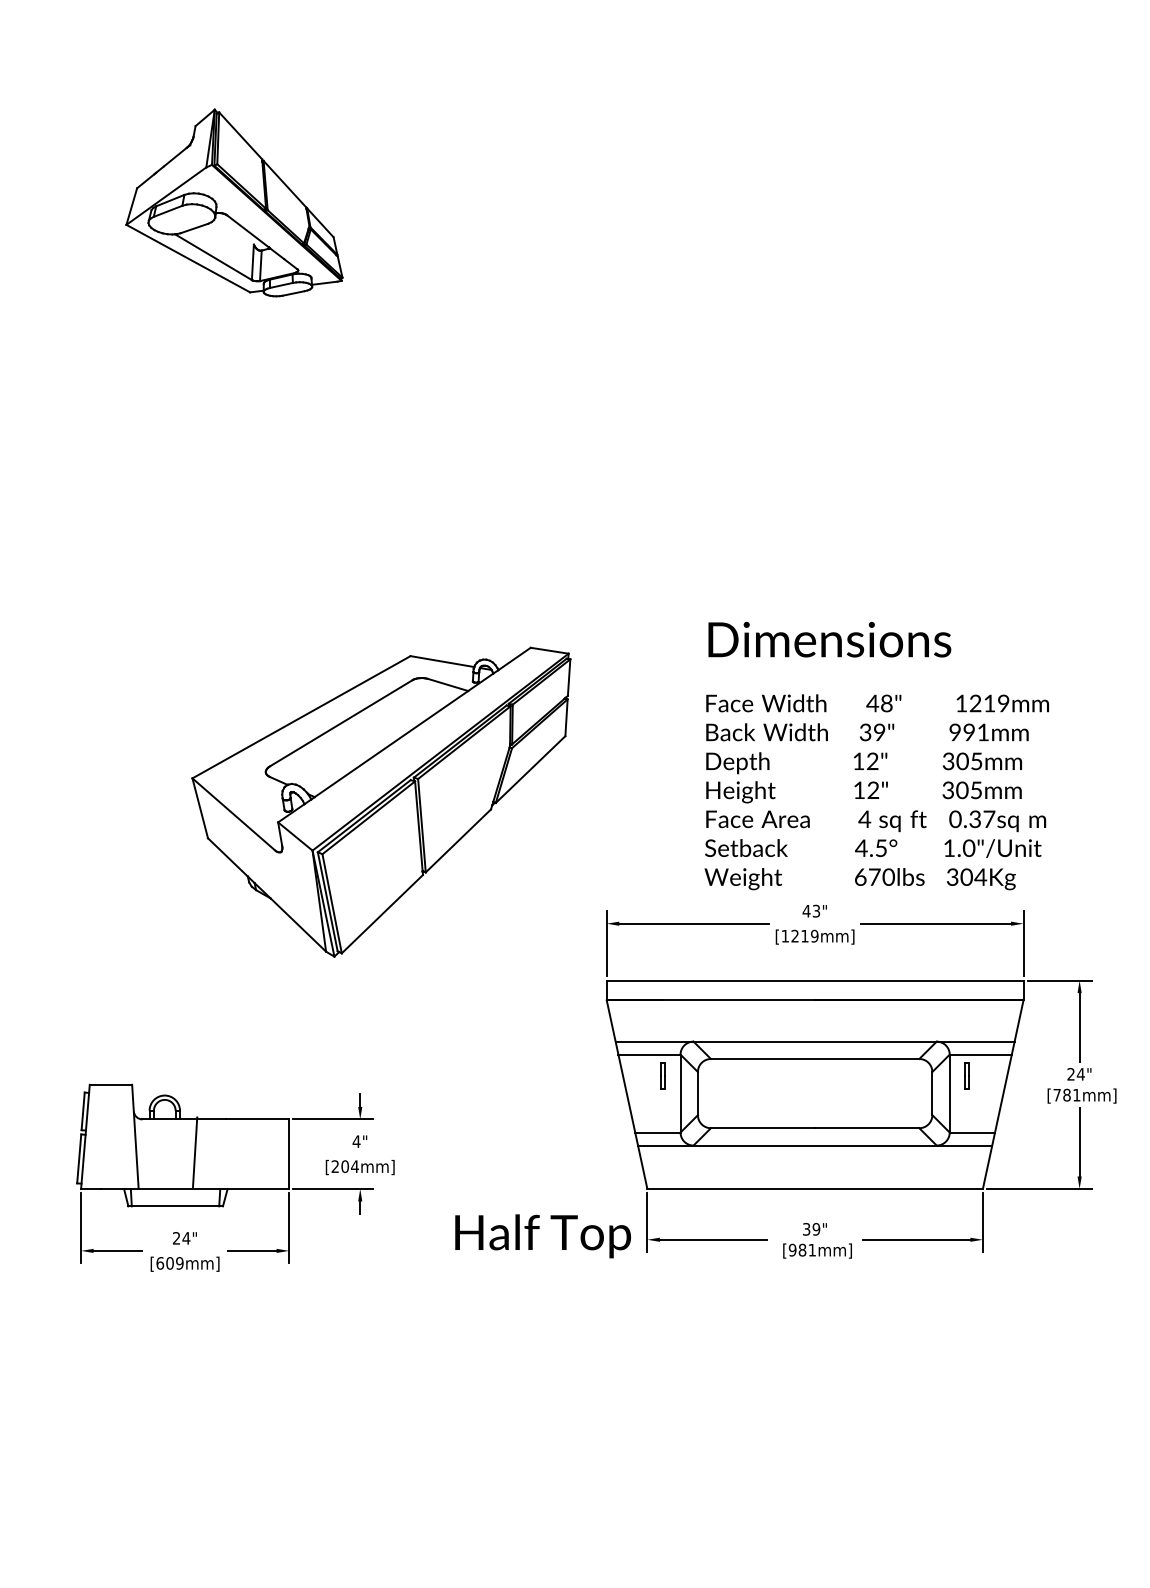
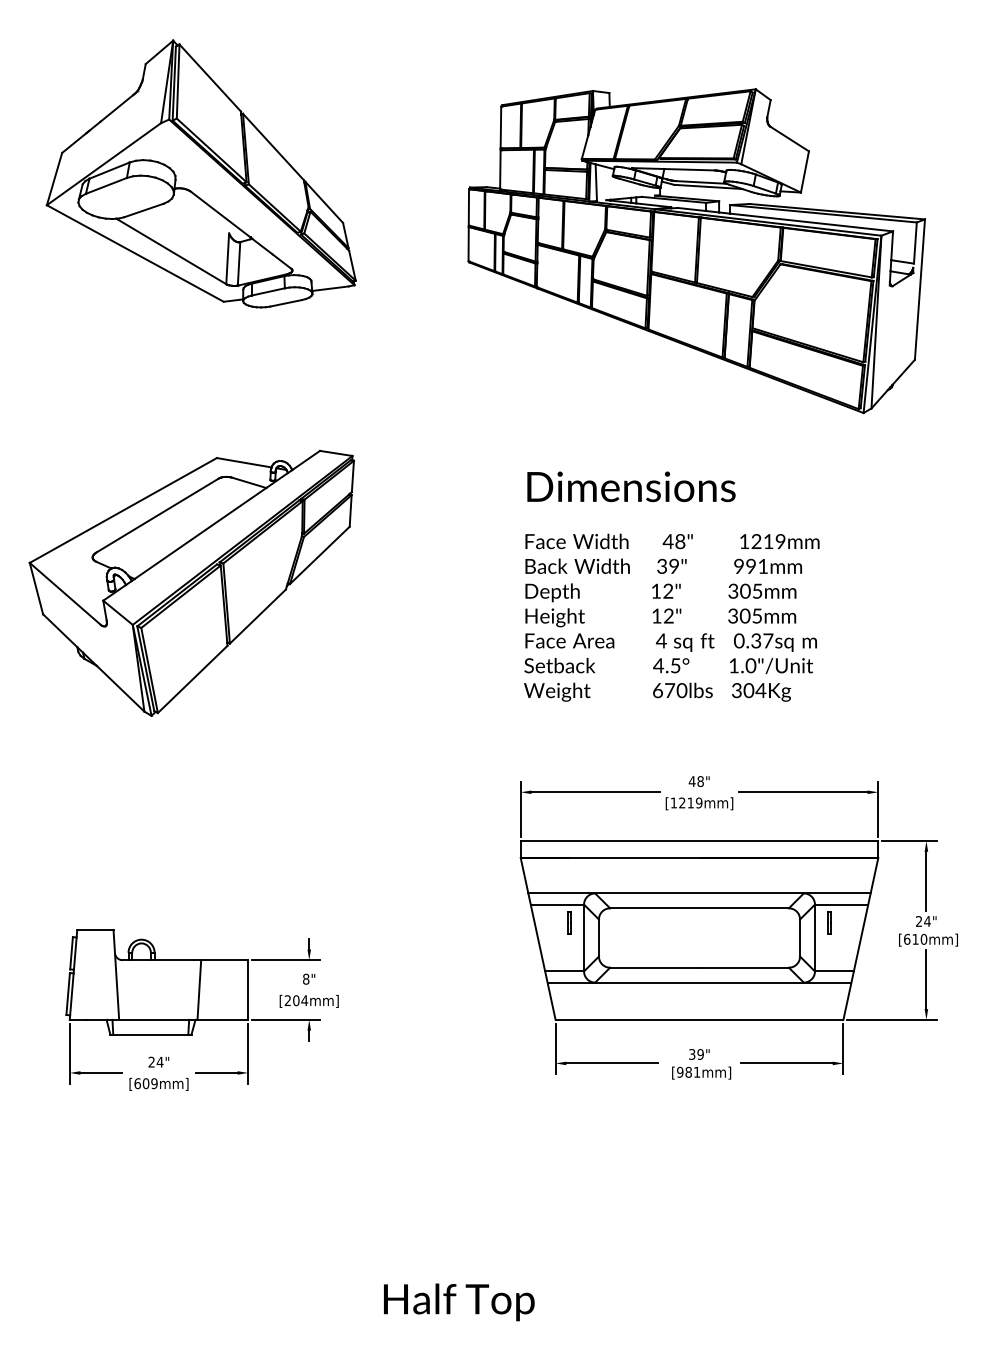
part: (234, 202) -> (201, 173), size x1.67
part: (811, 292) -> (696, 250), added
text: (876, 755) -> (671, 586), moved
part: (381, 801) -> (191, 582), moved
text: (816, 911) -> (700, 781), 43" -> 48"
text: (1066, 1094) -> (915, 938), [781mm] -> [610mm]
text: (356, 1141) -> (306, 979), 4" -> 8"
line: (195, 1151) -> (199, 989), moved
text: (542, 1236) -> (458, 1302), moved

